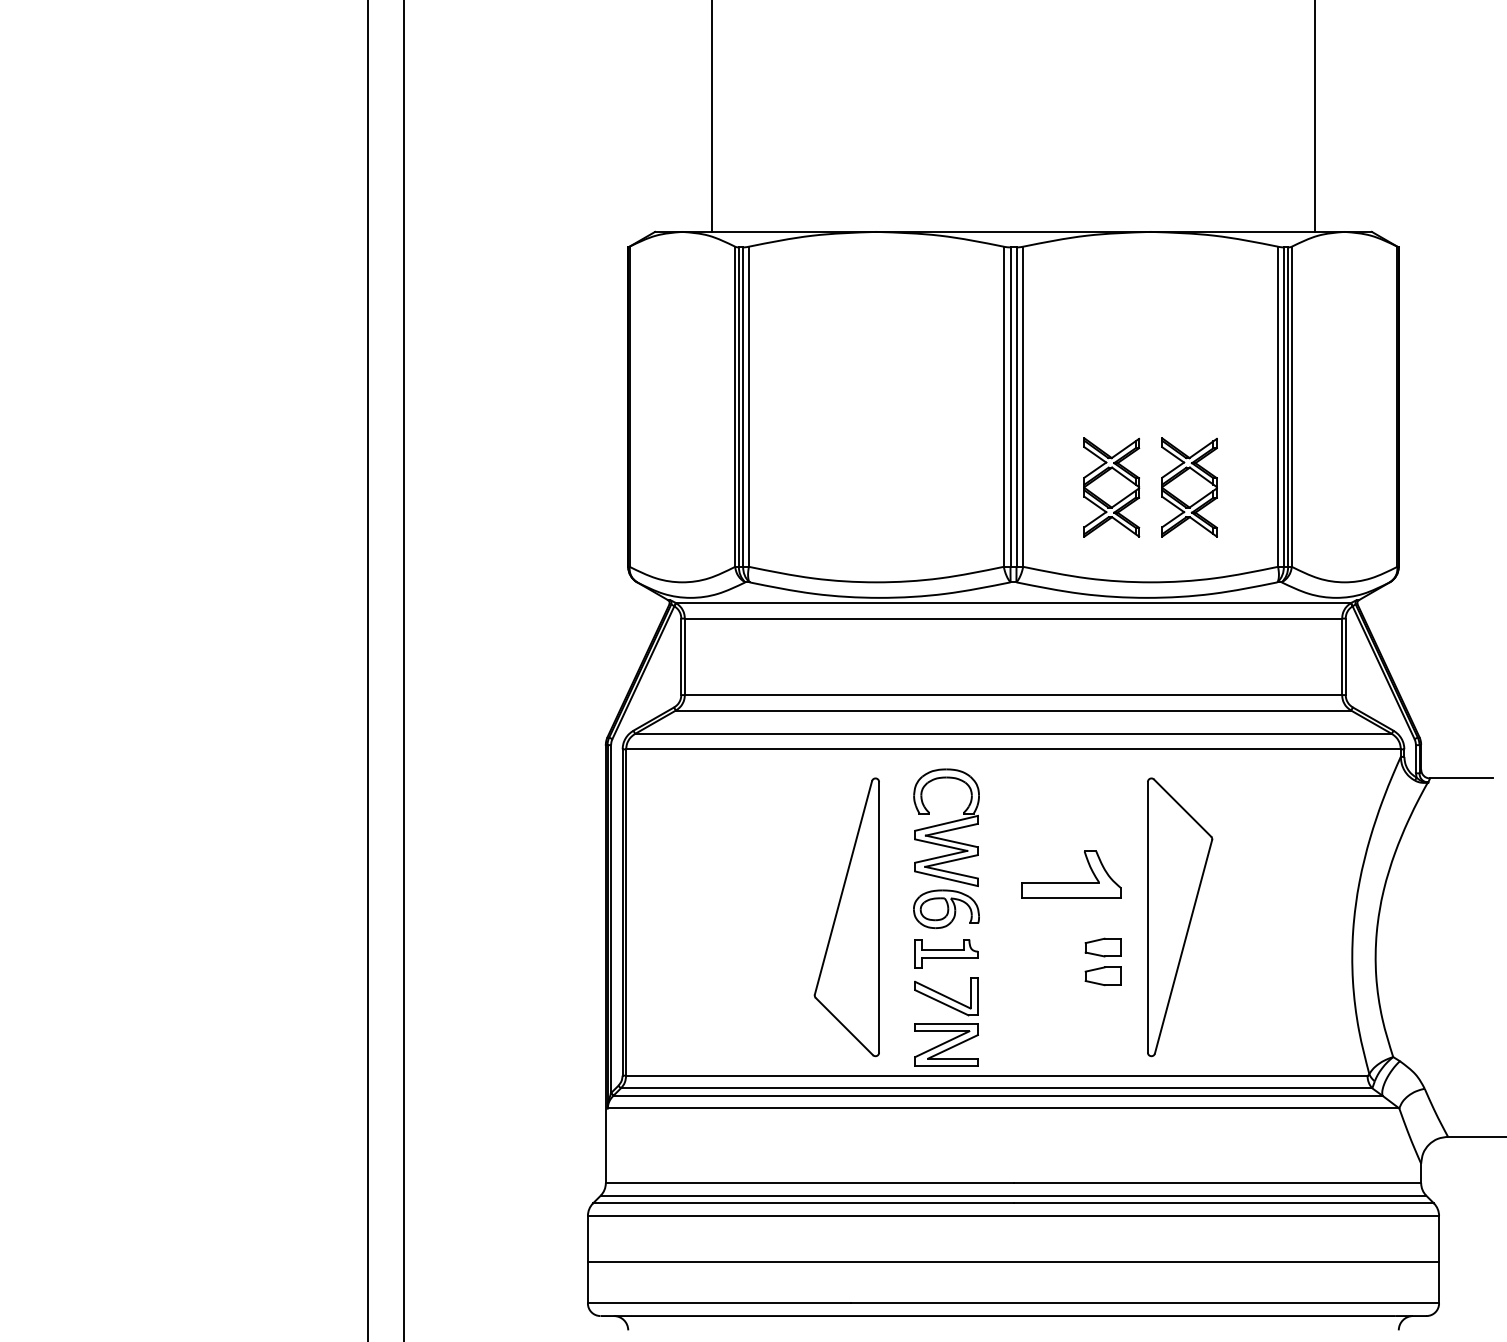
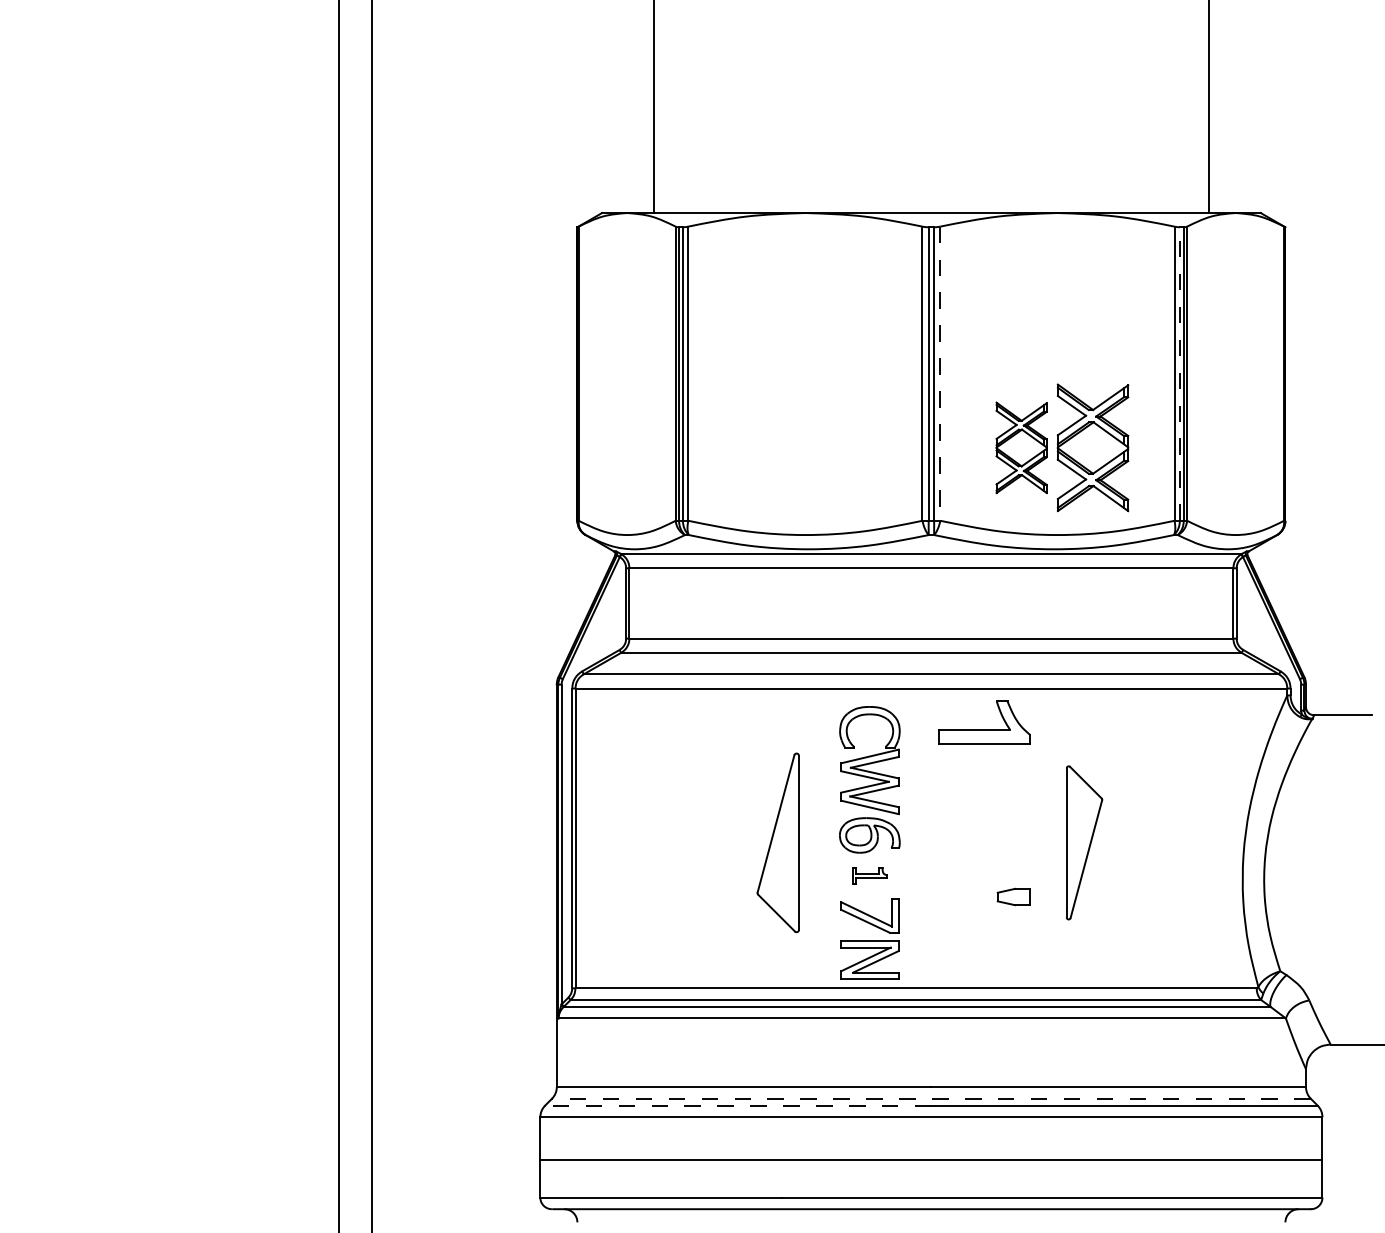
line: (1023, 407) -> (940, 374), solid -> dashed
line: (1283, 407) -> (1179, 374), solid -> dashed
part: (1189, 487) -> (1093, 447), size x1.4
part: (1071, 882) -> (984, 729), moved
part: (846, 916) -> (777, 842), size x0.7
part: (1180, 916) -> (1084, 842), size x0.6
part: (1102, 947) -> (1013, 870), removed
part: (946, 952) -> (869, 875), size x0.6
line: (1012, 1195) -> (930, 1098), solid -> dashed
line: (802, 1203) -> (737, 1105), solid -> dashed

